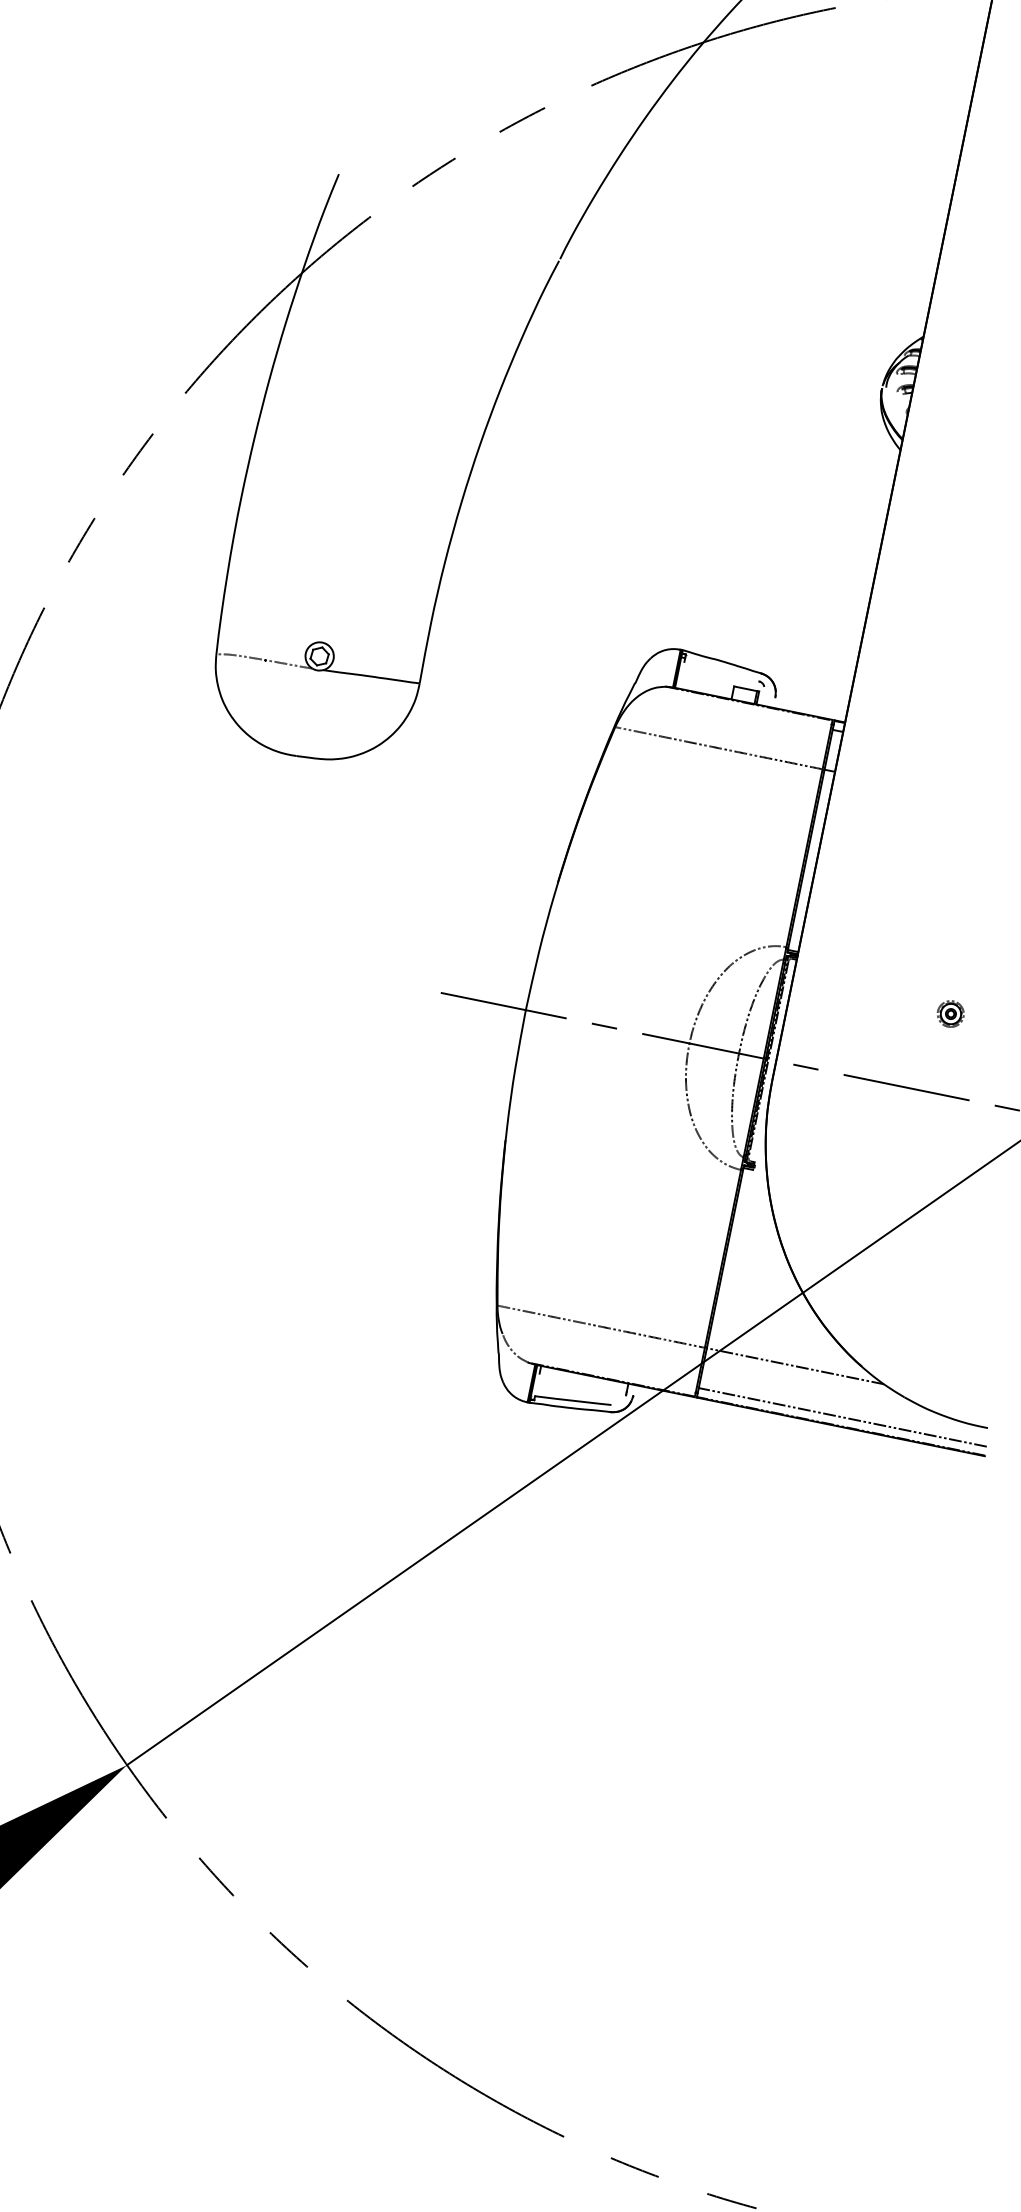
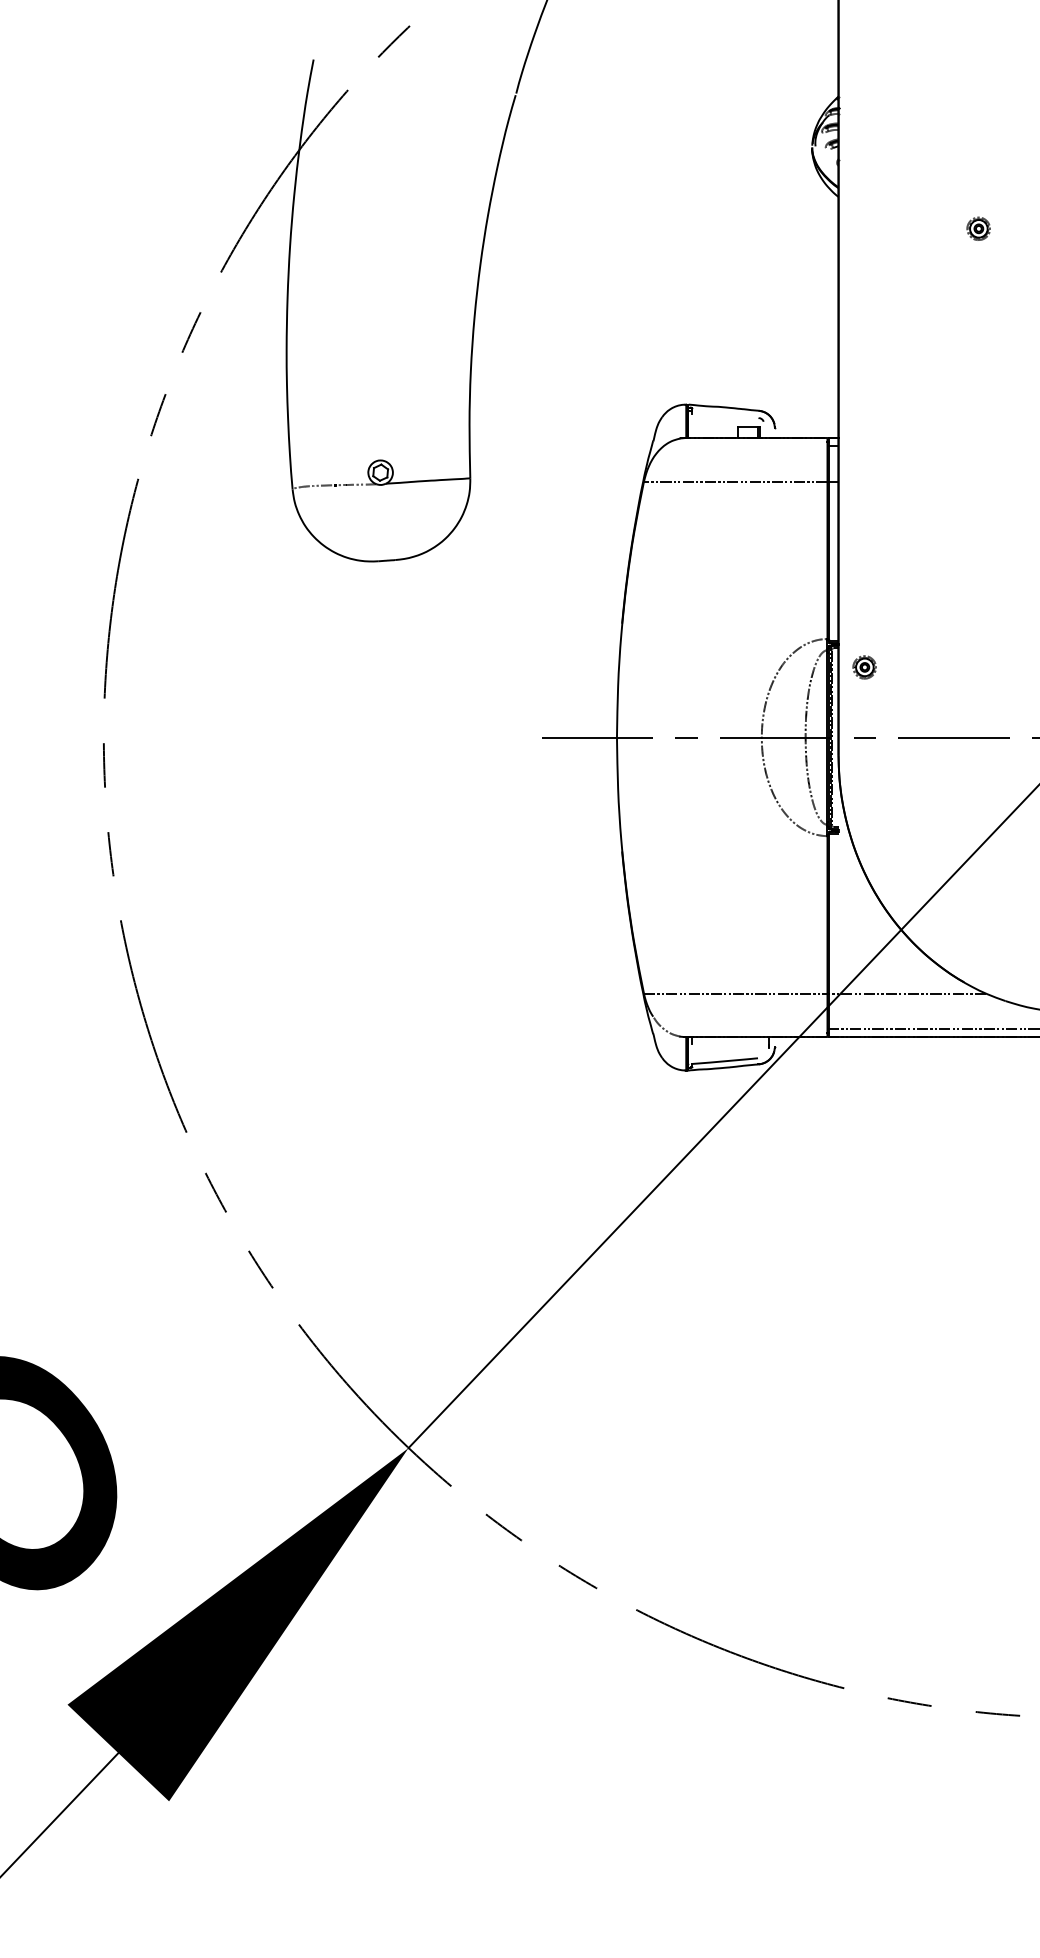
part: (950, 1014) -> (864, 667), moved

